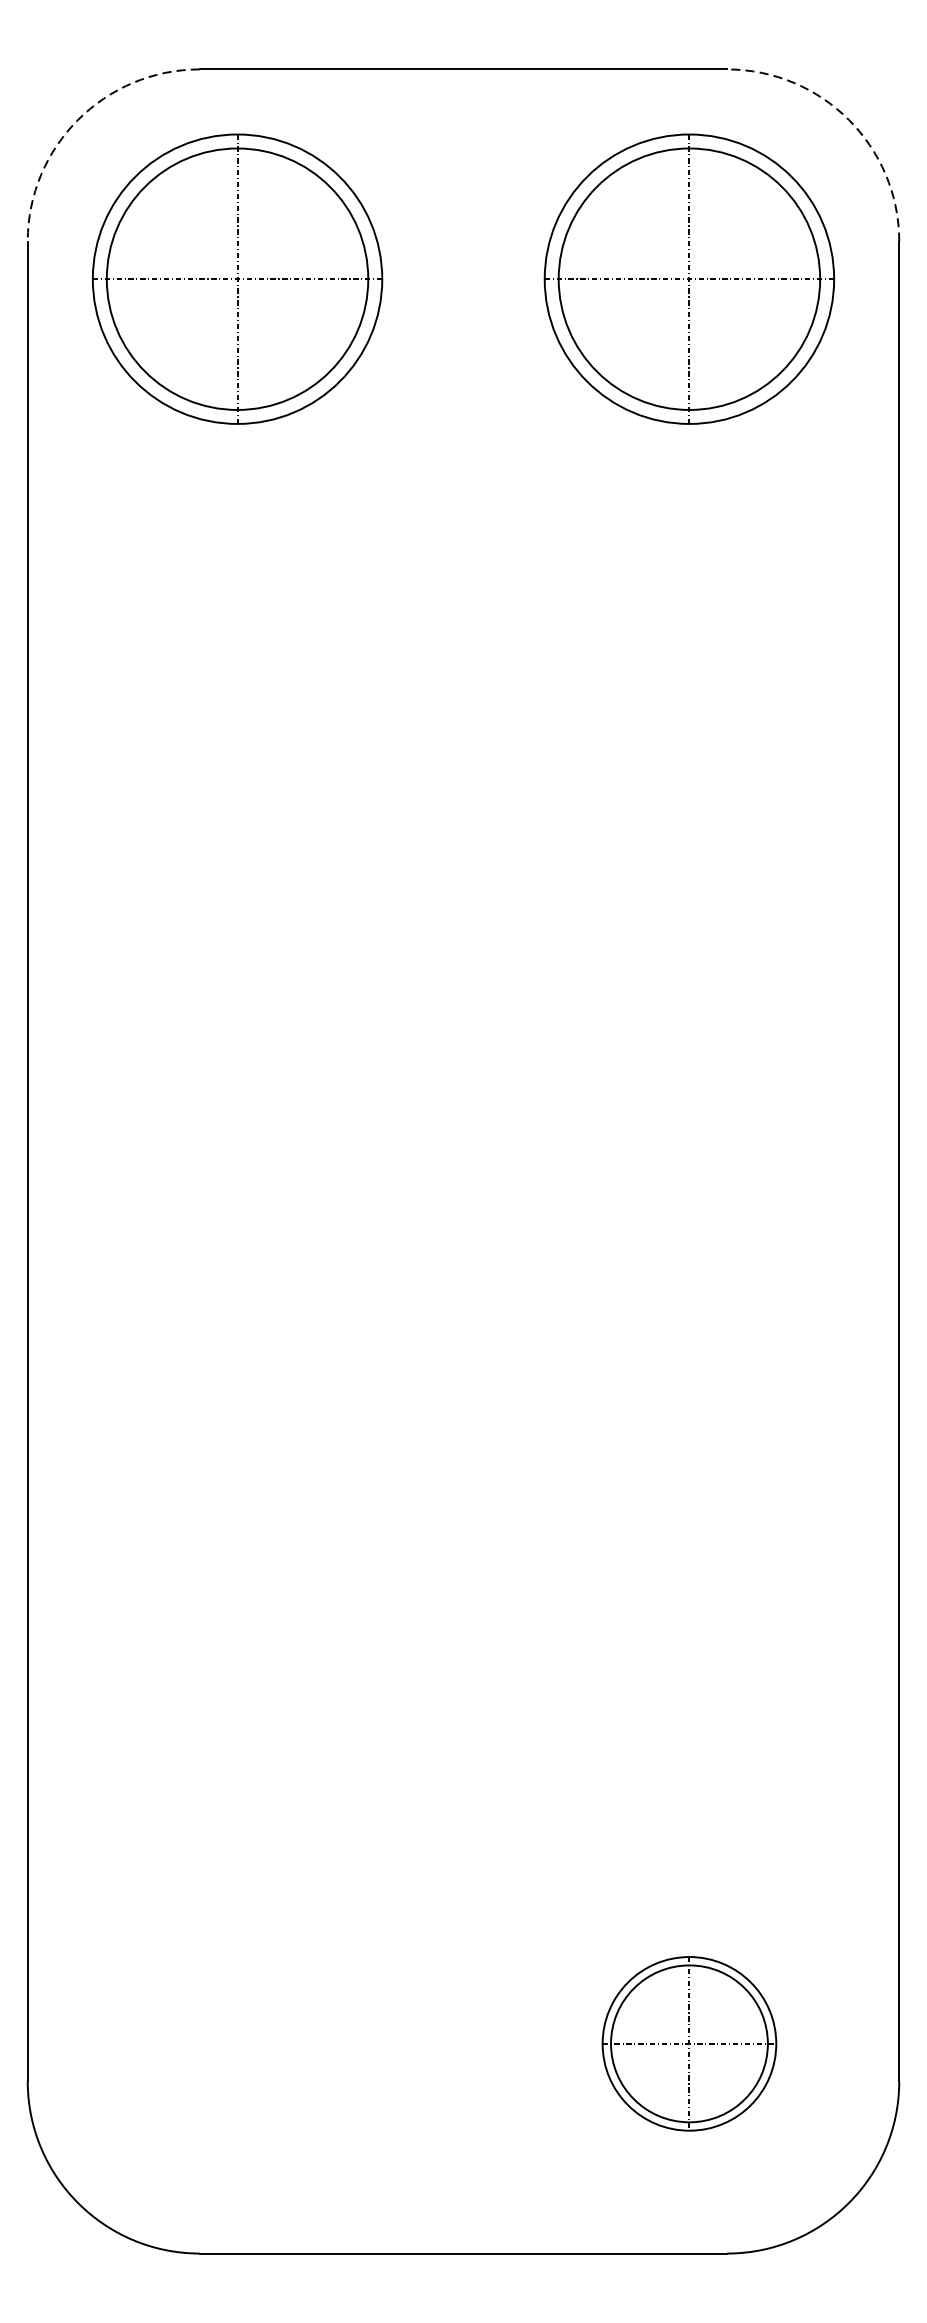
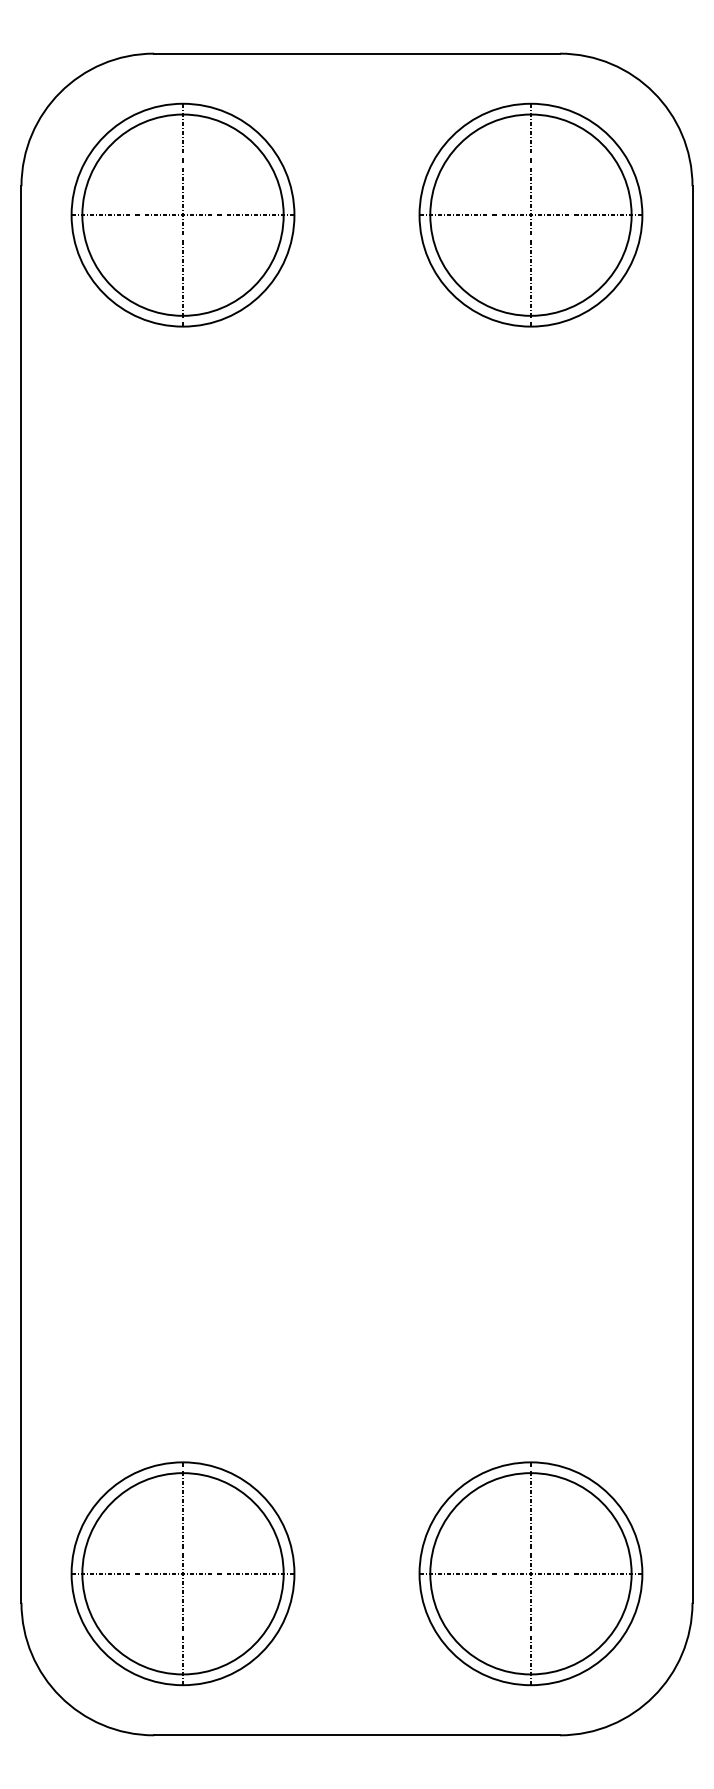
arc: (78, 119) -> (60, 92), dashed -> solid
arc: (848, 119) -> (653, 92), dashed -> solid
part: (236, 2043) -> (182, 1573), added
part: (688, 2043) -> (530, 1573), size x1.67

